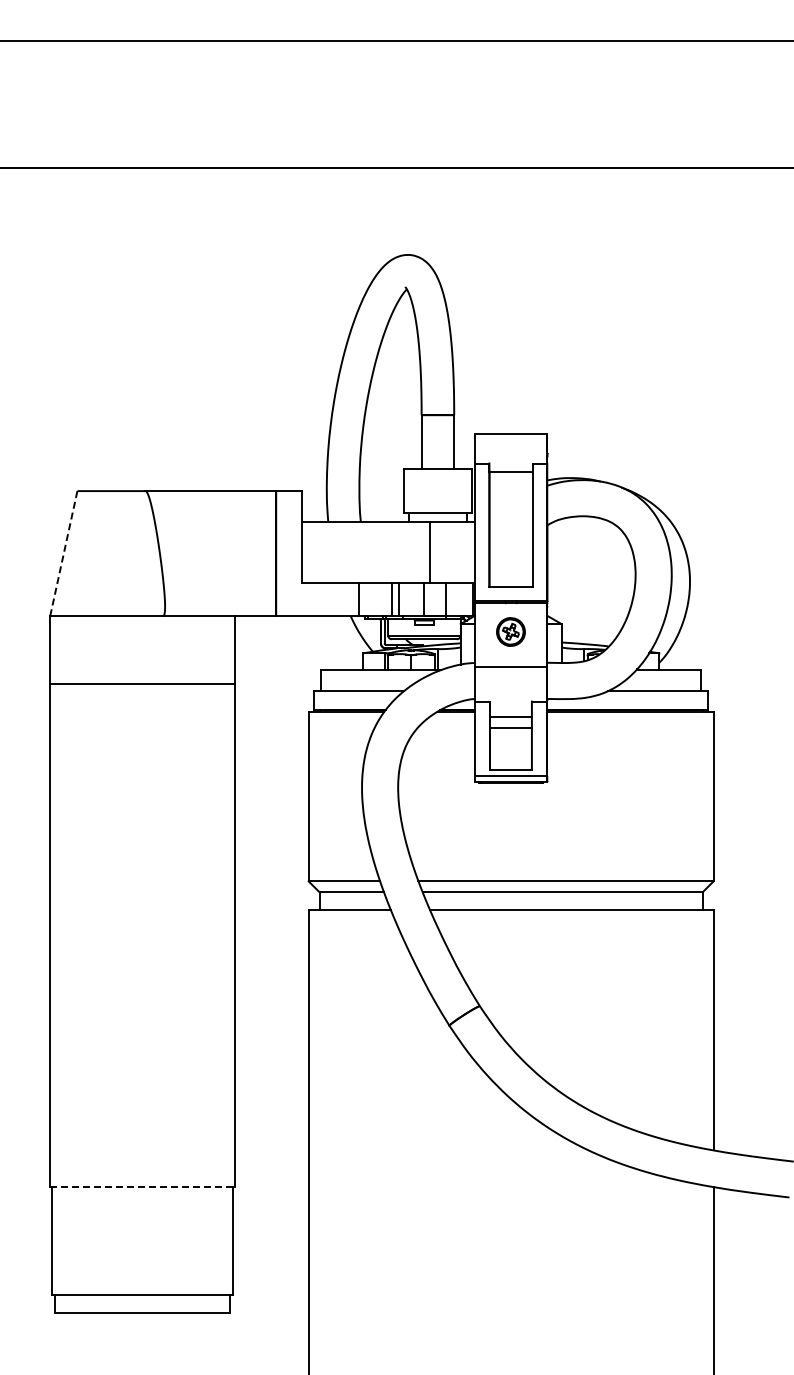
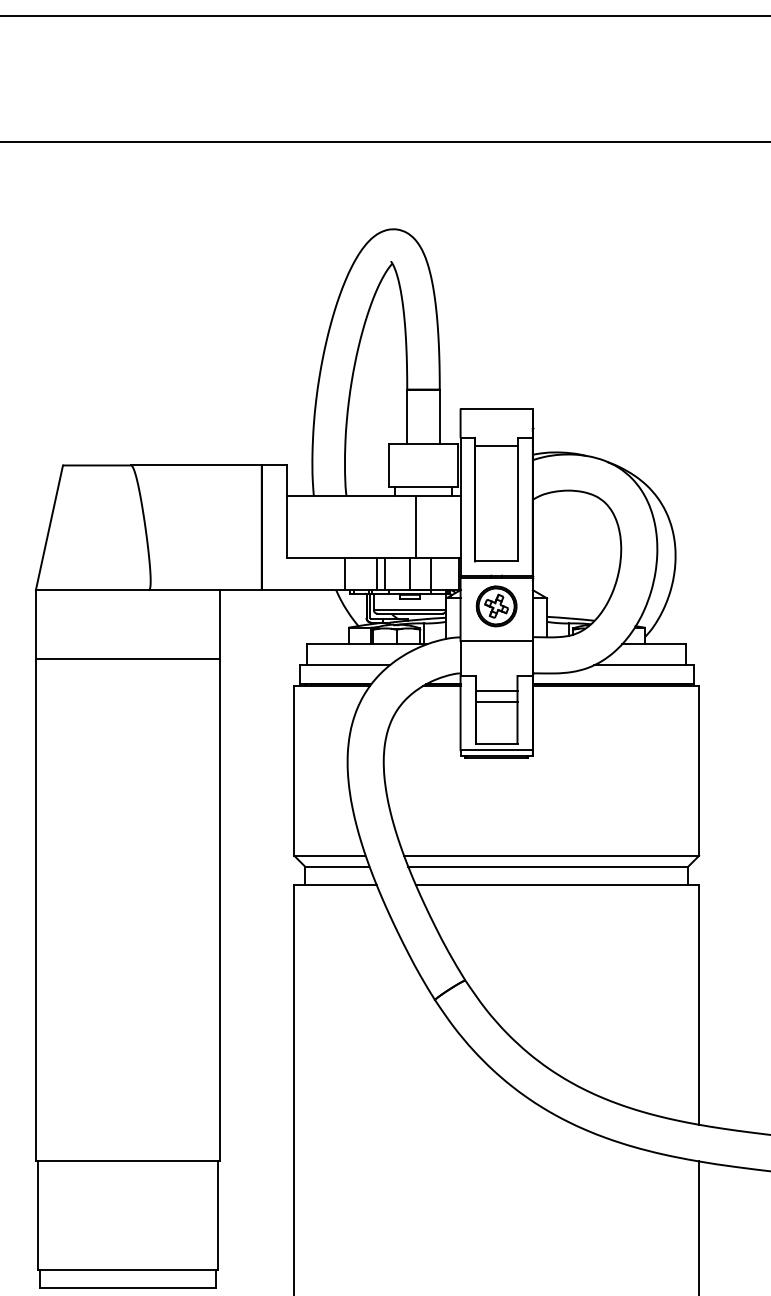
line: (63, 553) -> (49, 527), dashed -> solid
part: (510, 631) -> (496, 605), size x1.43
line: (142, 1186) -> (128, 1160), dashed -> solid

